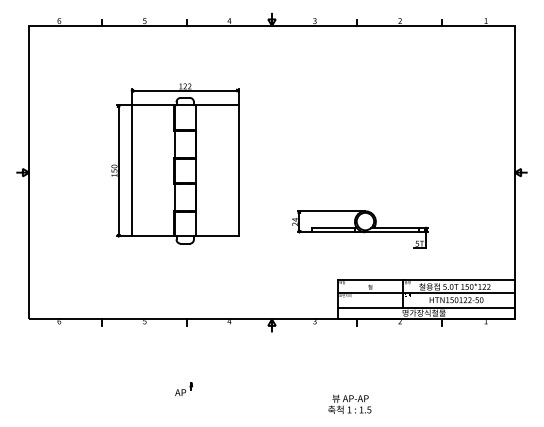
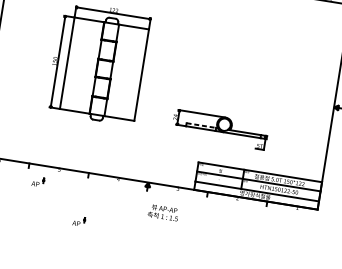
line: (333, 227) -> (201, 125), solid -> dashed
part: (117, 342) -> (37, 181), added
text: (349, 403) -> (163, 212), moved

